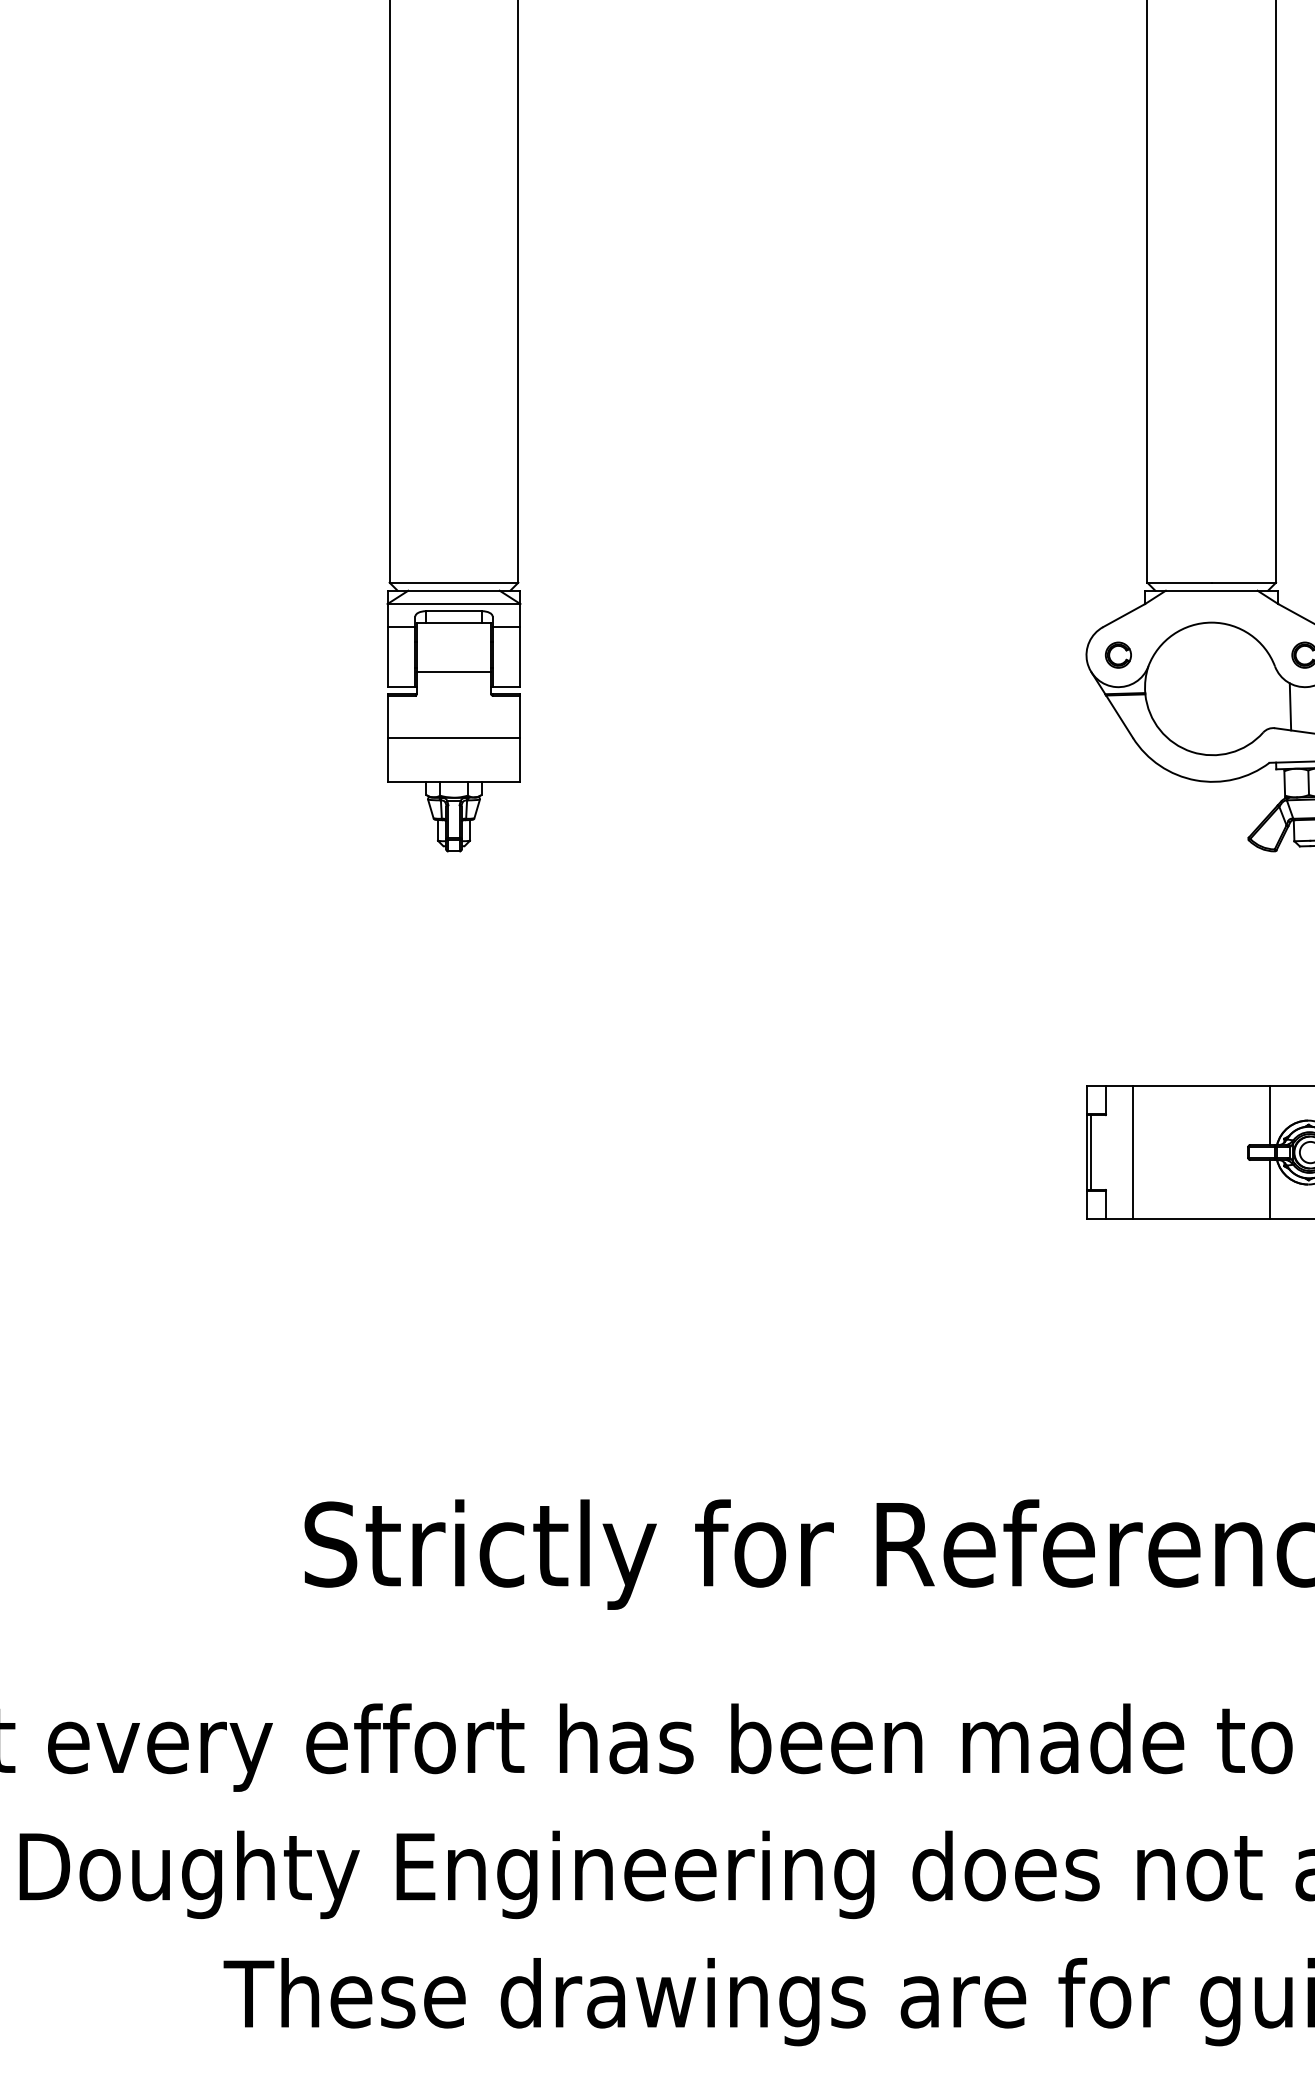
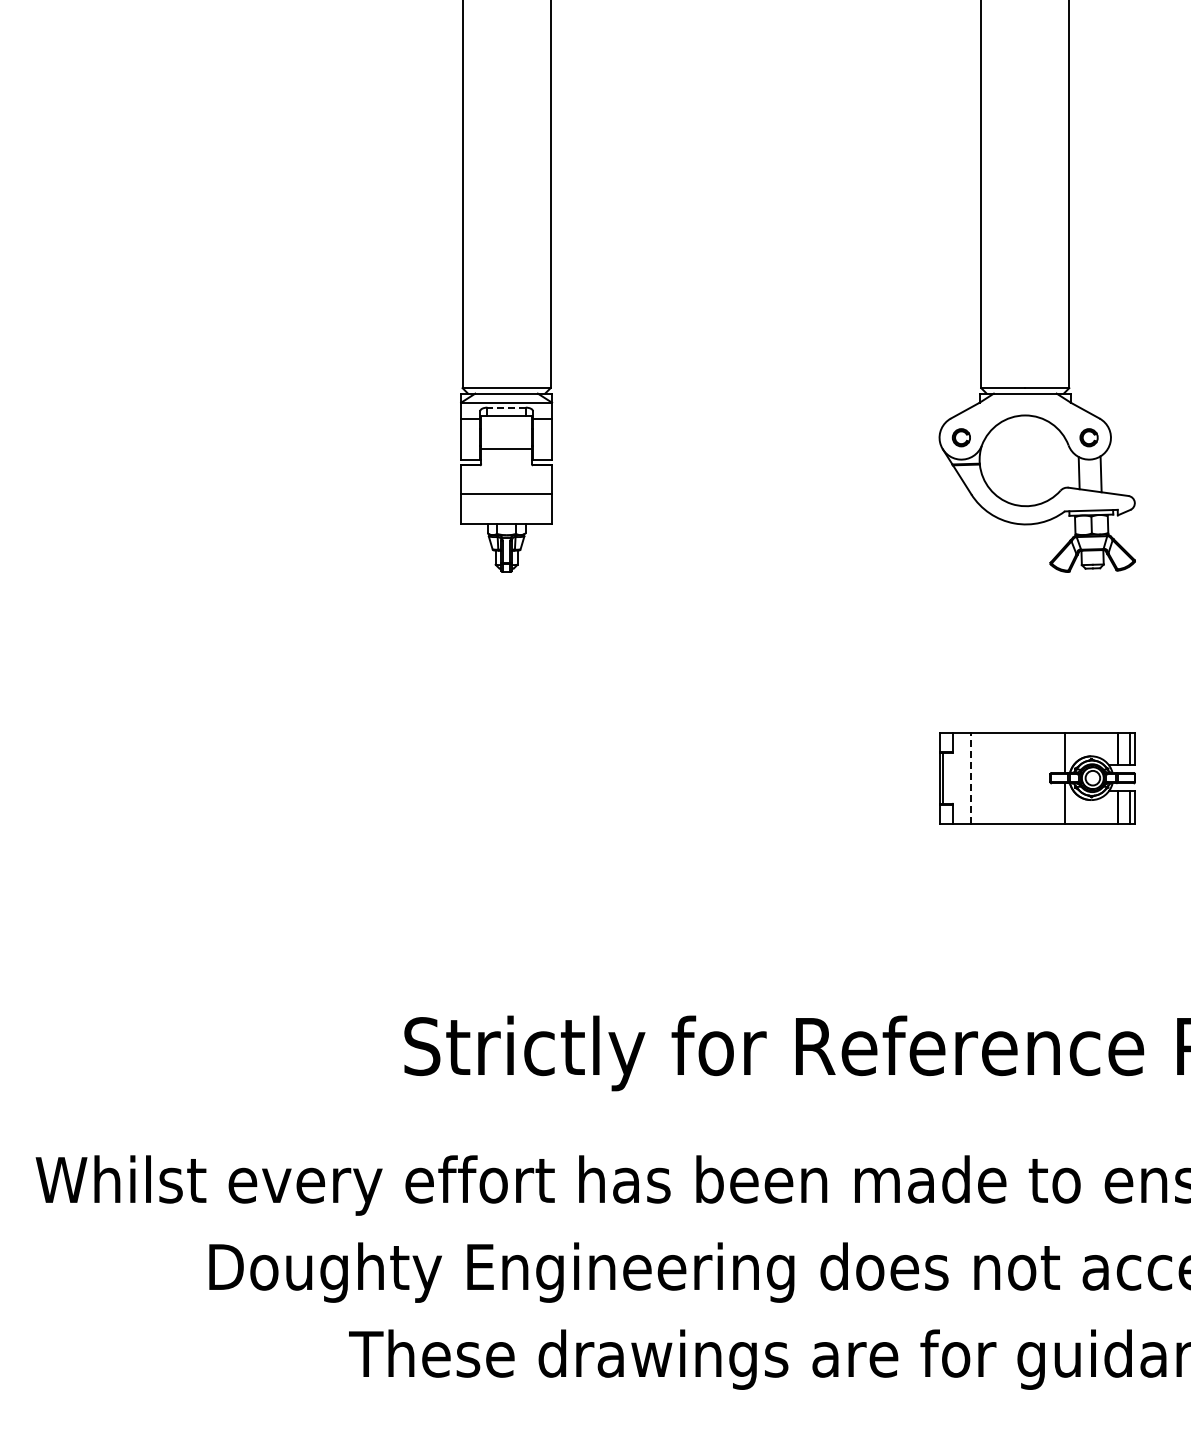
line: (453, 611) -> (506, 407), solid -> dashed
line: (1133, 1151) -> (971, 777), solid -> dashed

